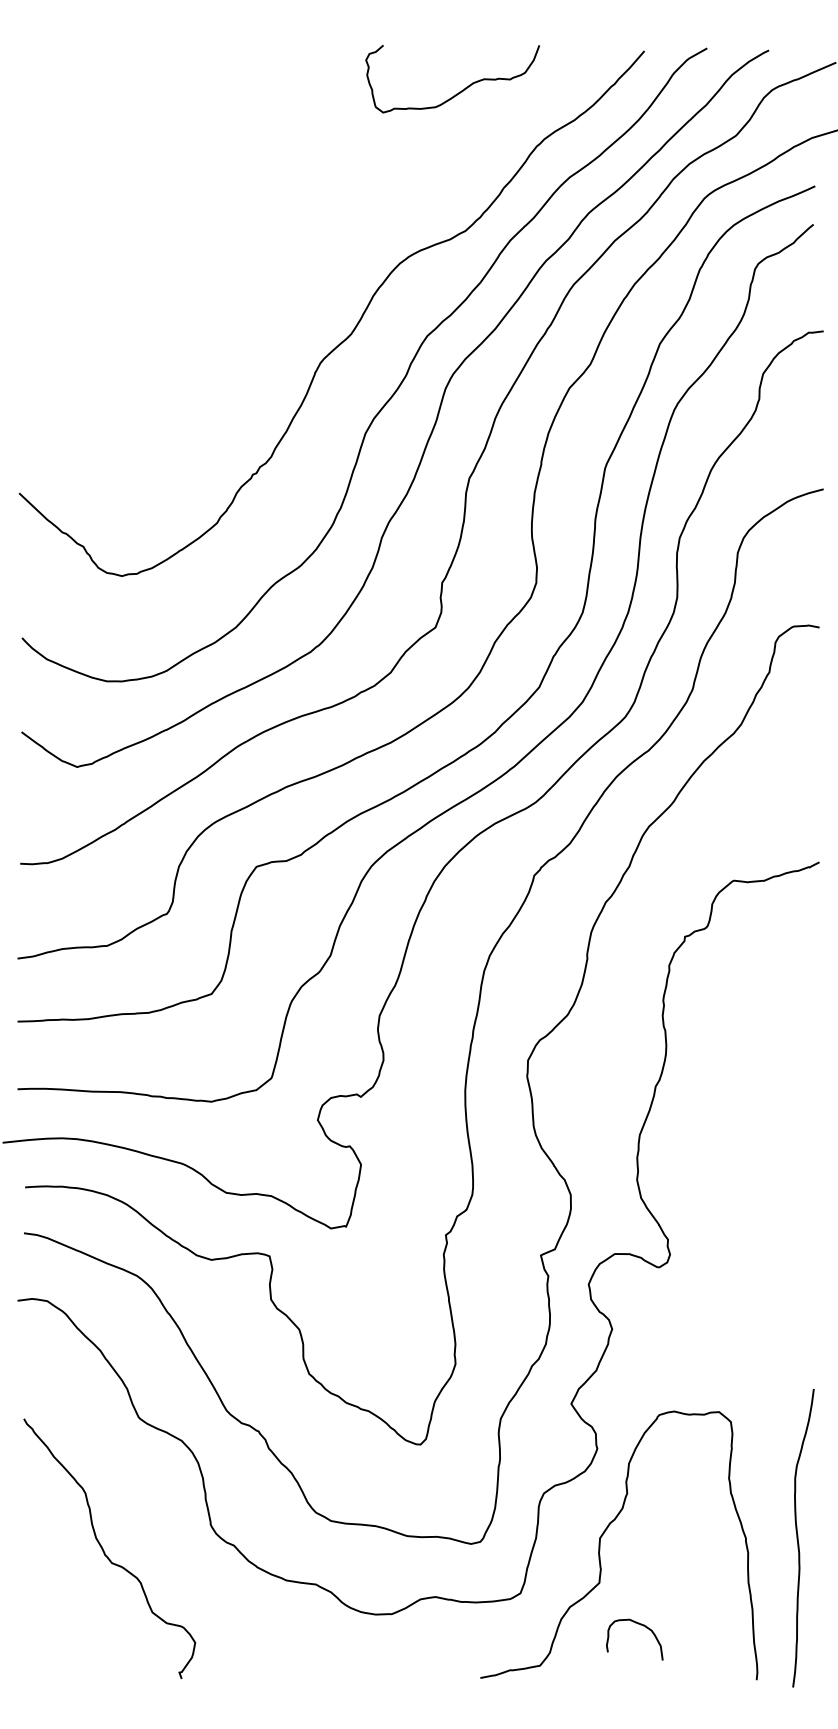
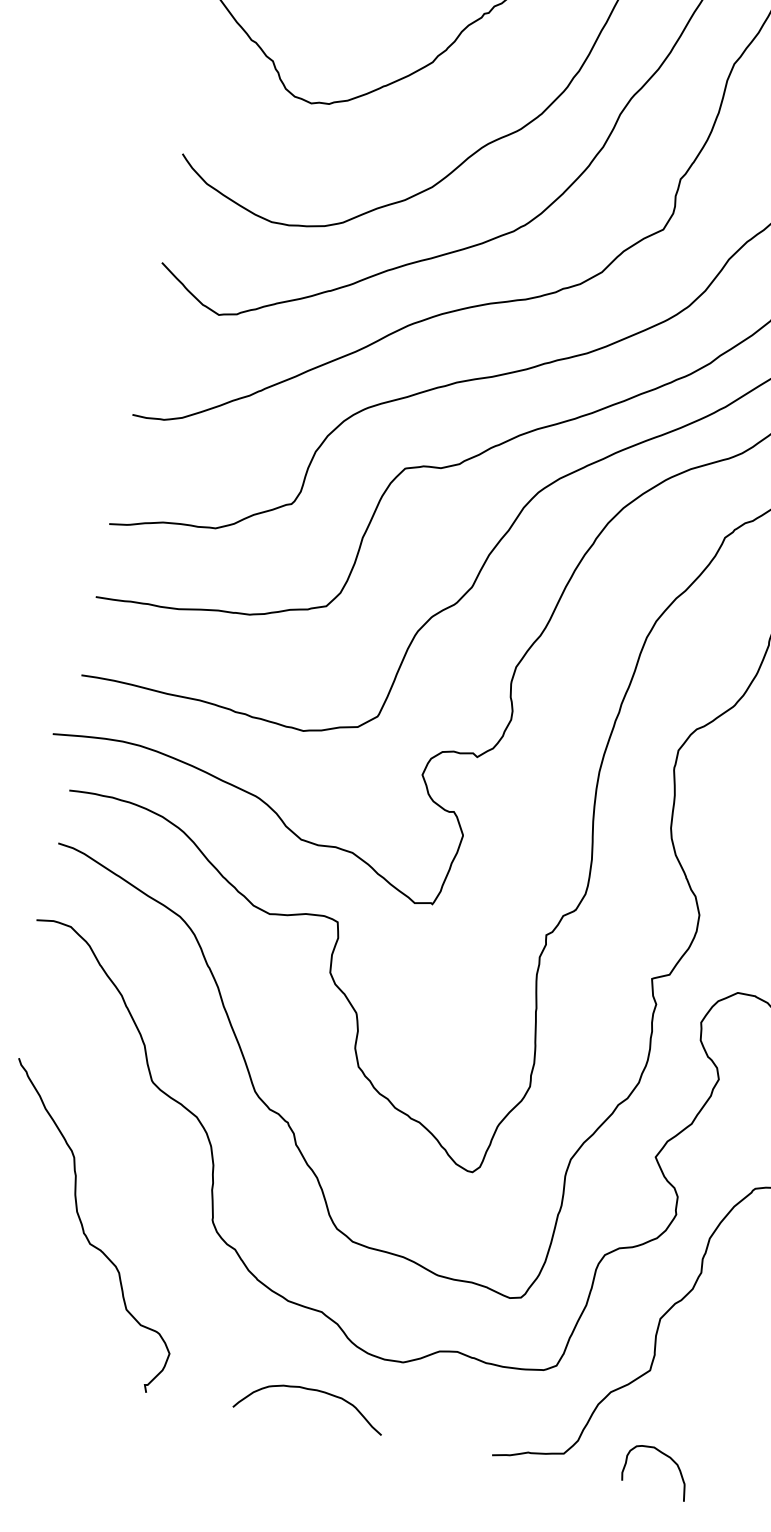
curve: (640, 1625) -> (665, 1456), moved
curve: (320, 1651) -> (312, 1390), added

